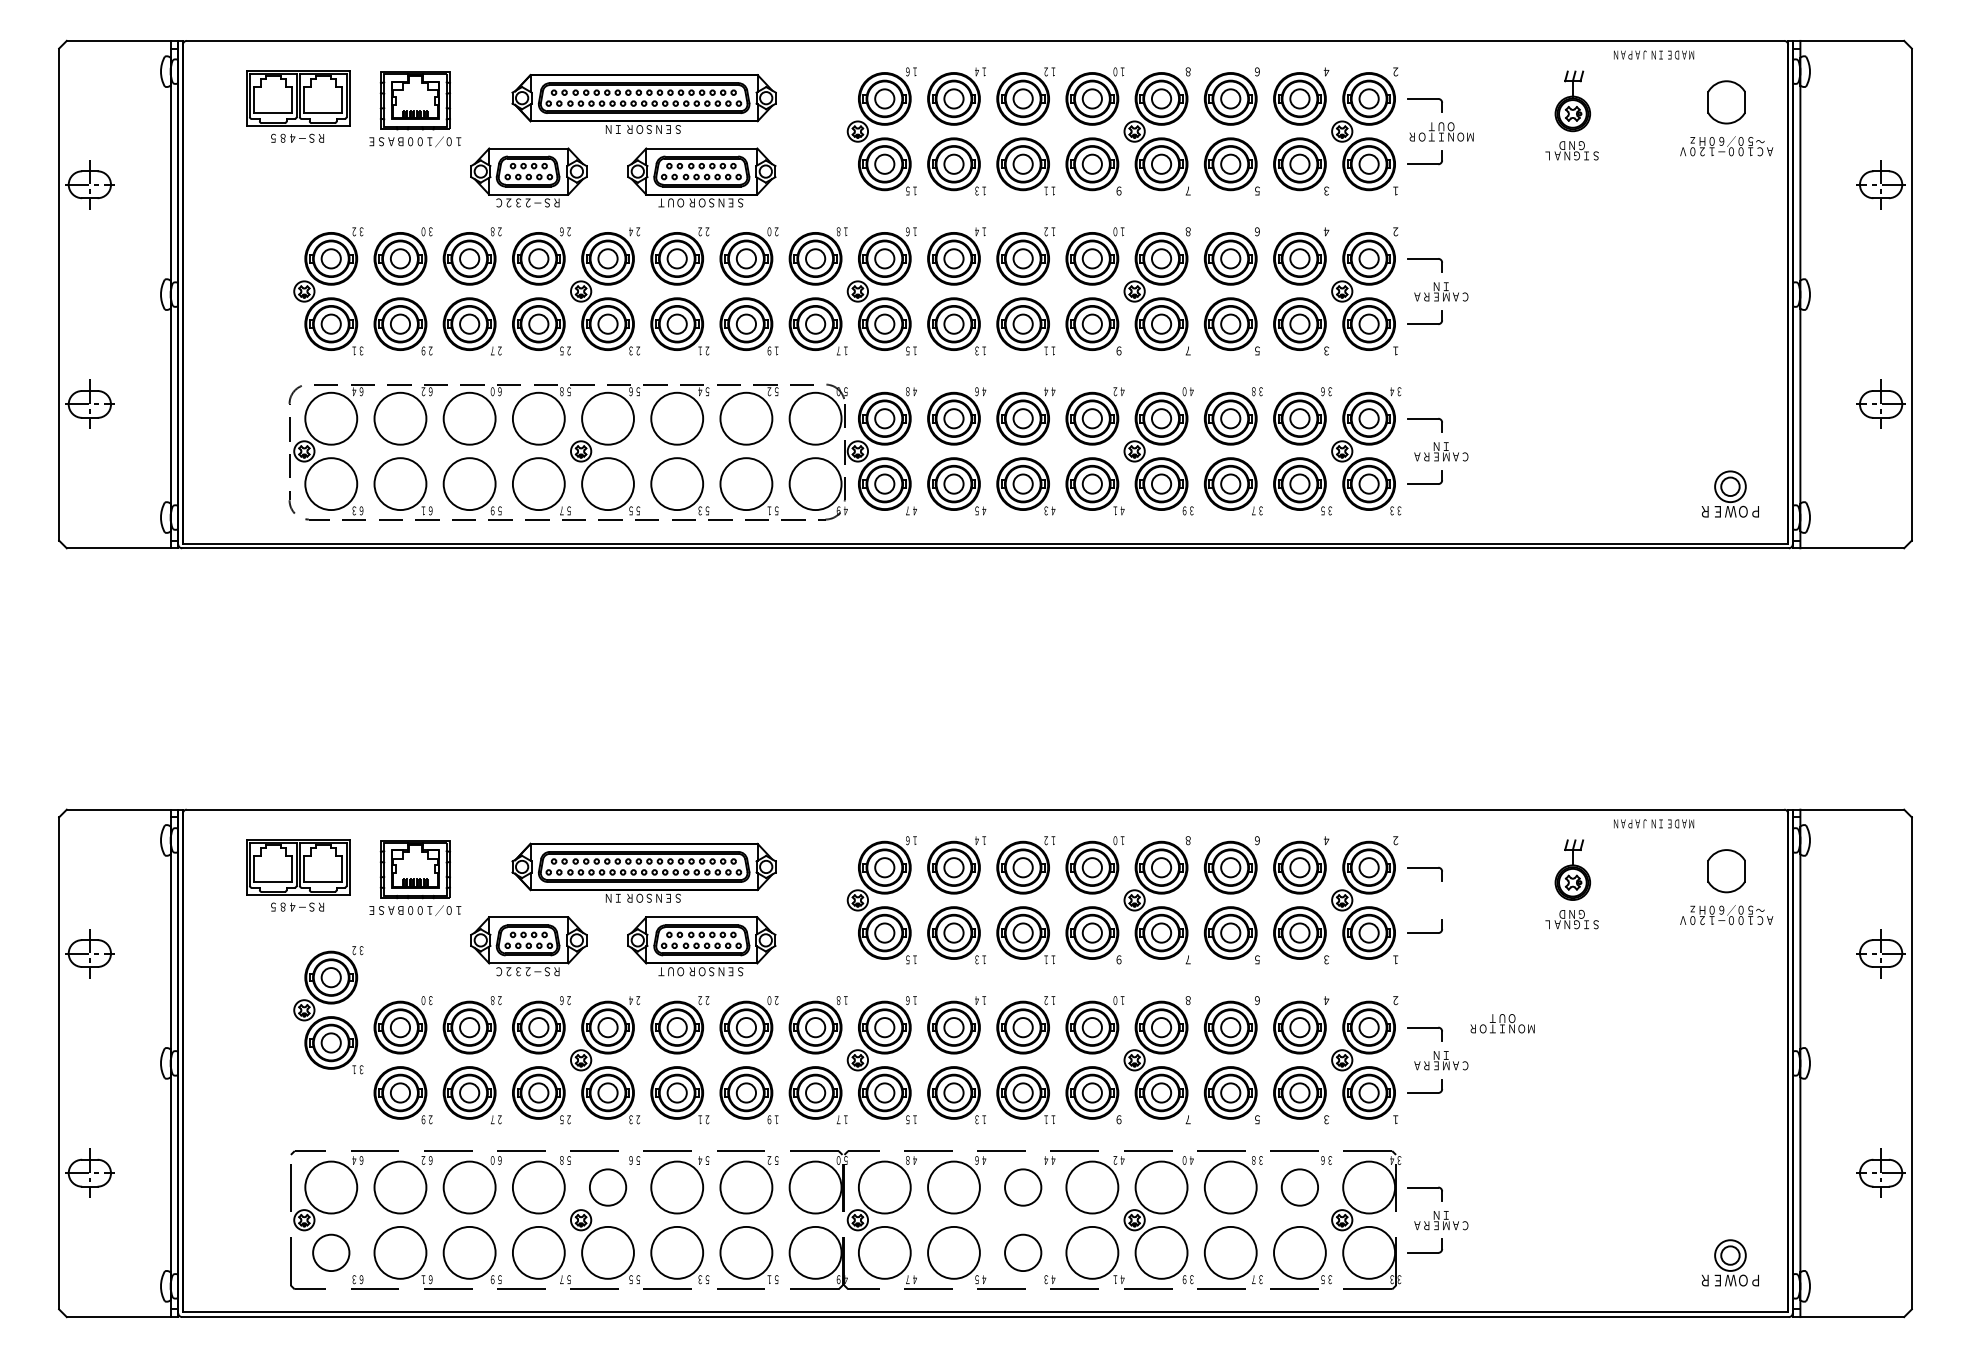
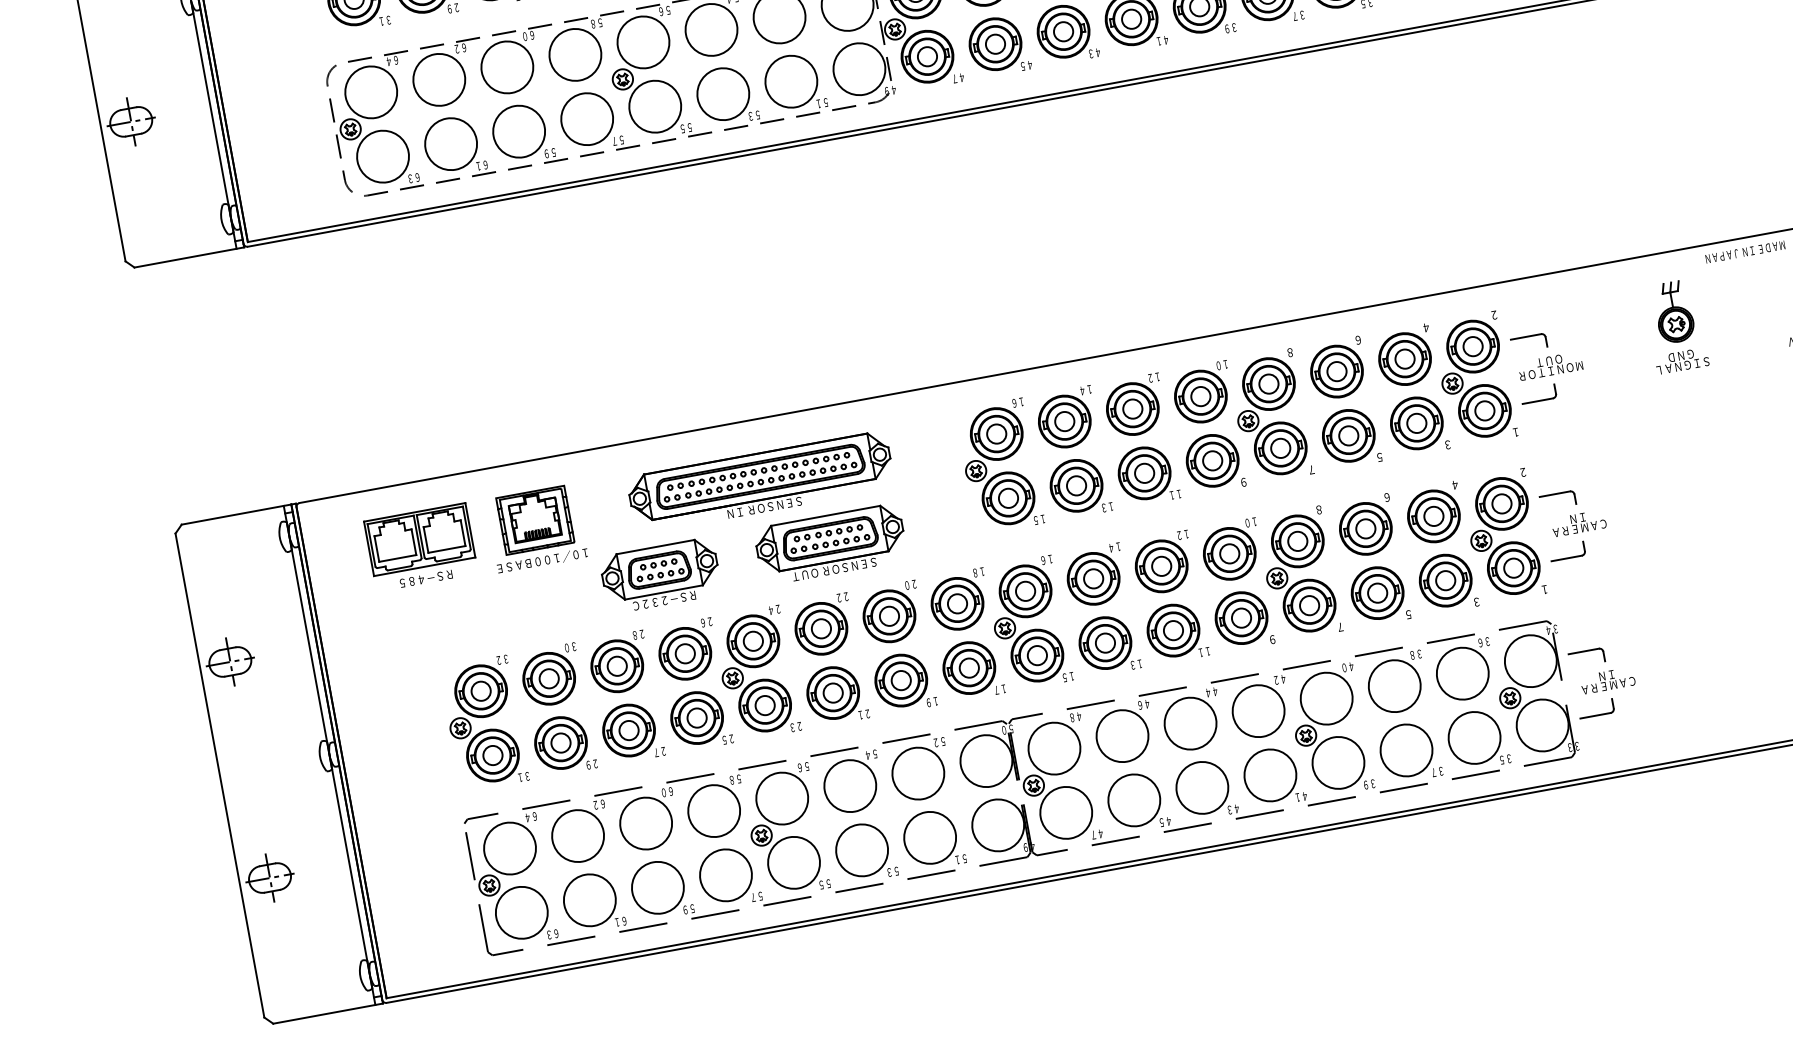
part: (328, 1010) -> (484, 724), moved
text: (1502, 1023) -> (1550, 365), moved
circle: (607, 1187) -> (781, 798), size x1.43
circle: (1023, 1187) -> (1190, 723), size x1.43
circle: (1299, 1187) -> (1462, 673), size x1.43
circle: (331, 1252) -> (521, 912), size x1.43
circle: (1023, 1252) -> (1202, 787), size x1.43

